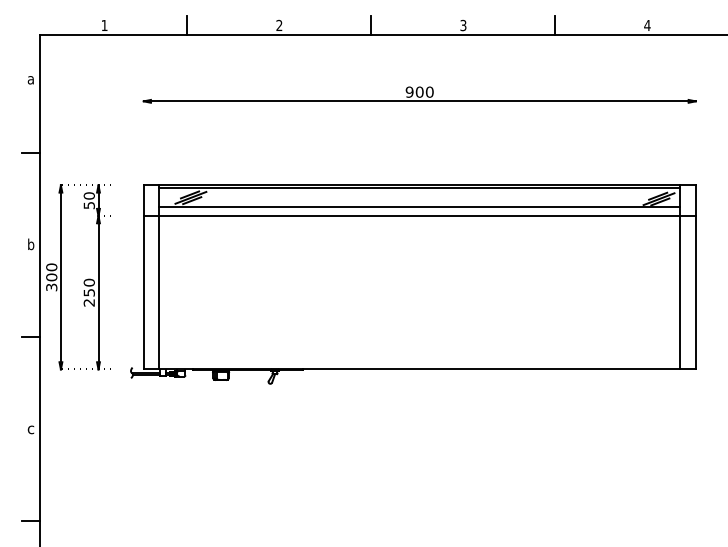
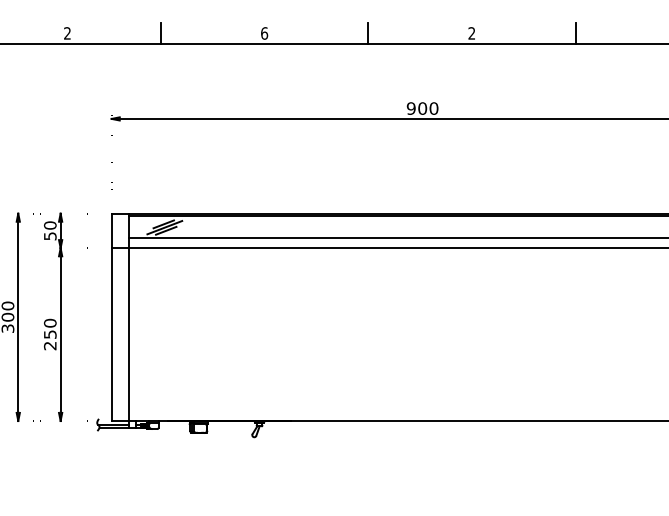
text: (104, 24) -> (67, 32), 1 -> 2
text: (279, 25) -> (264, 33), 2 -> 6
text: (463, 25) -> (471, 33), 3 -> 2

